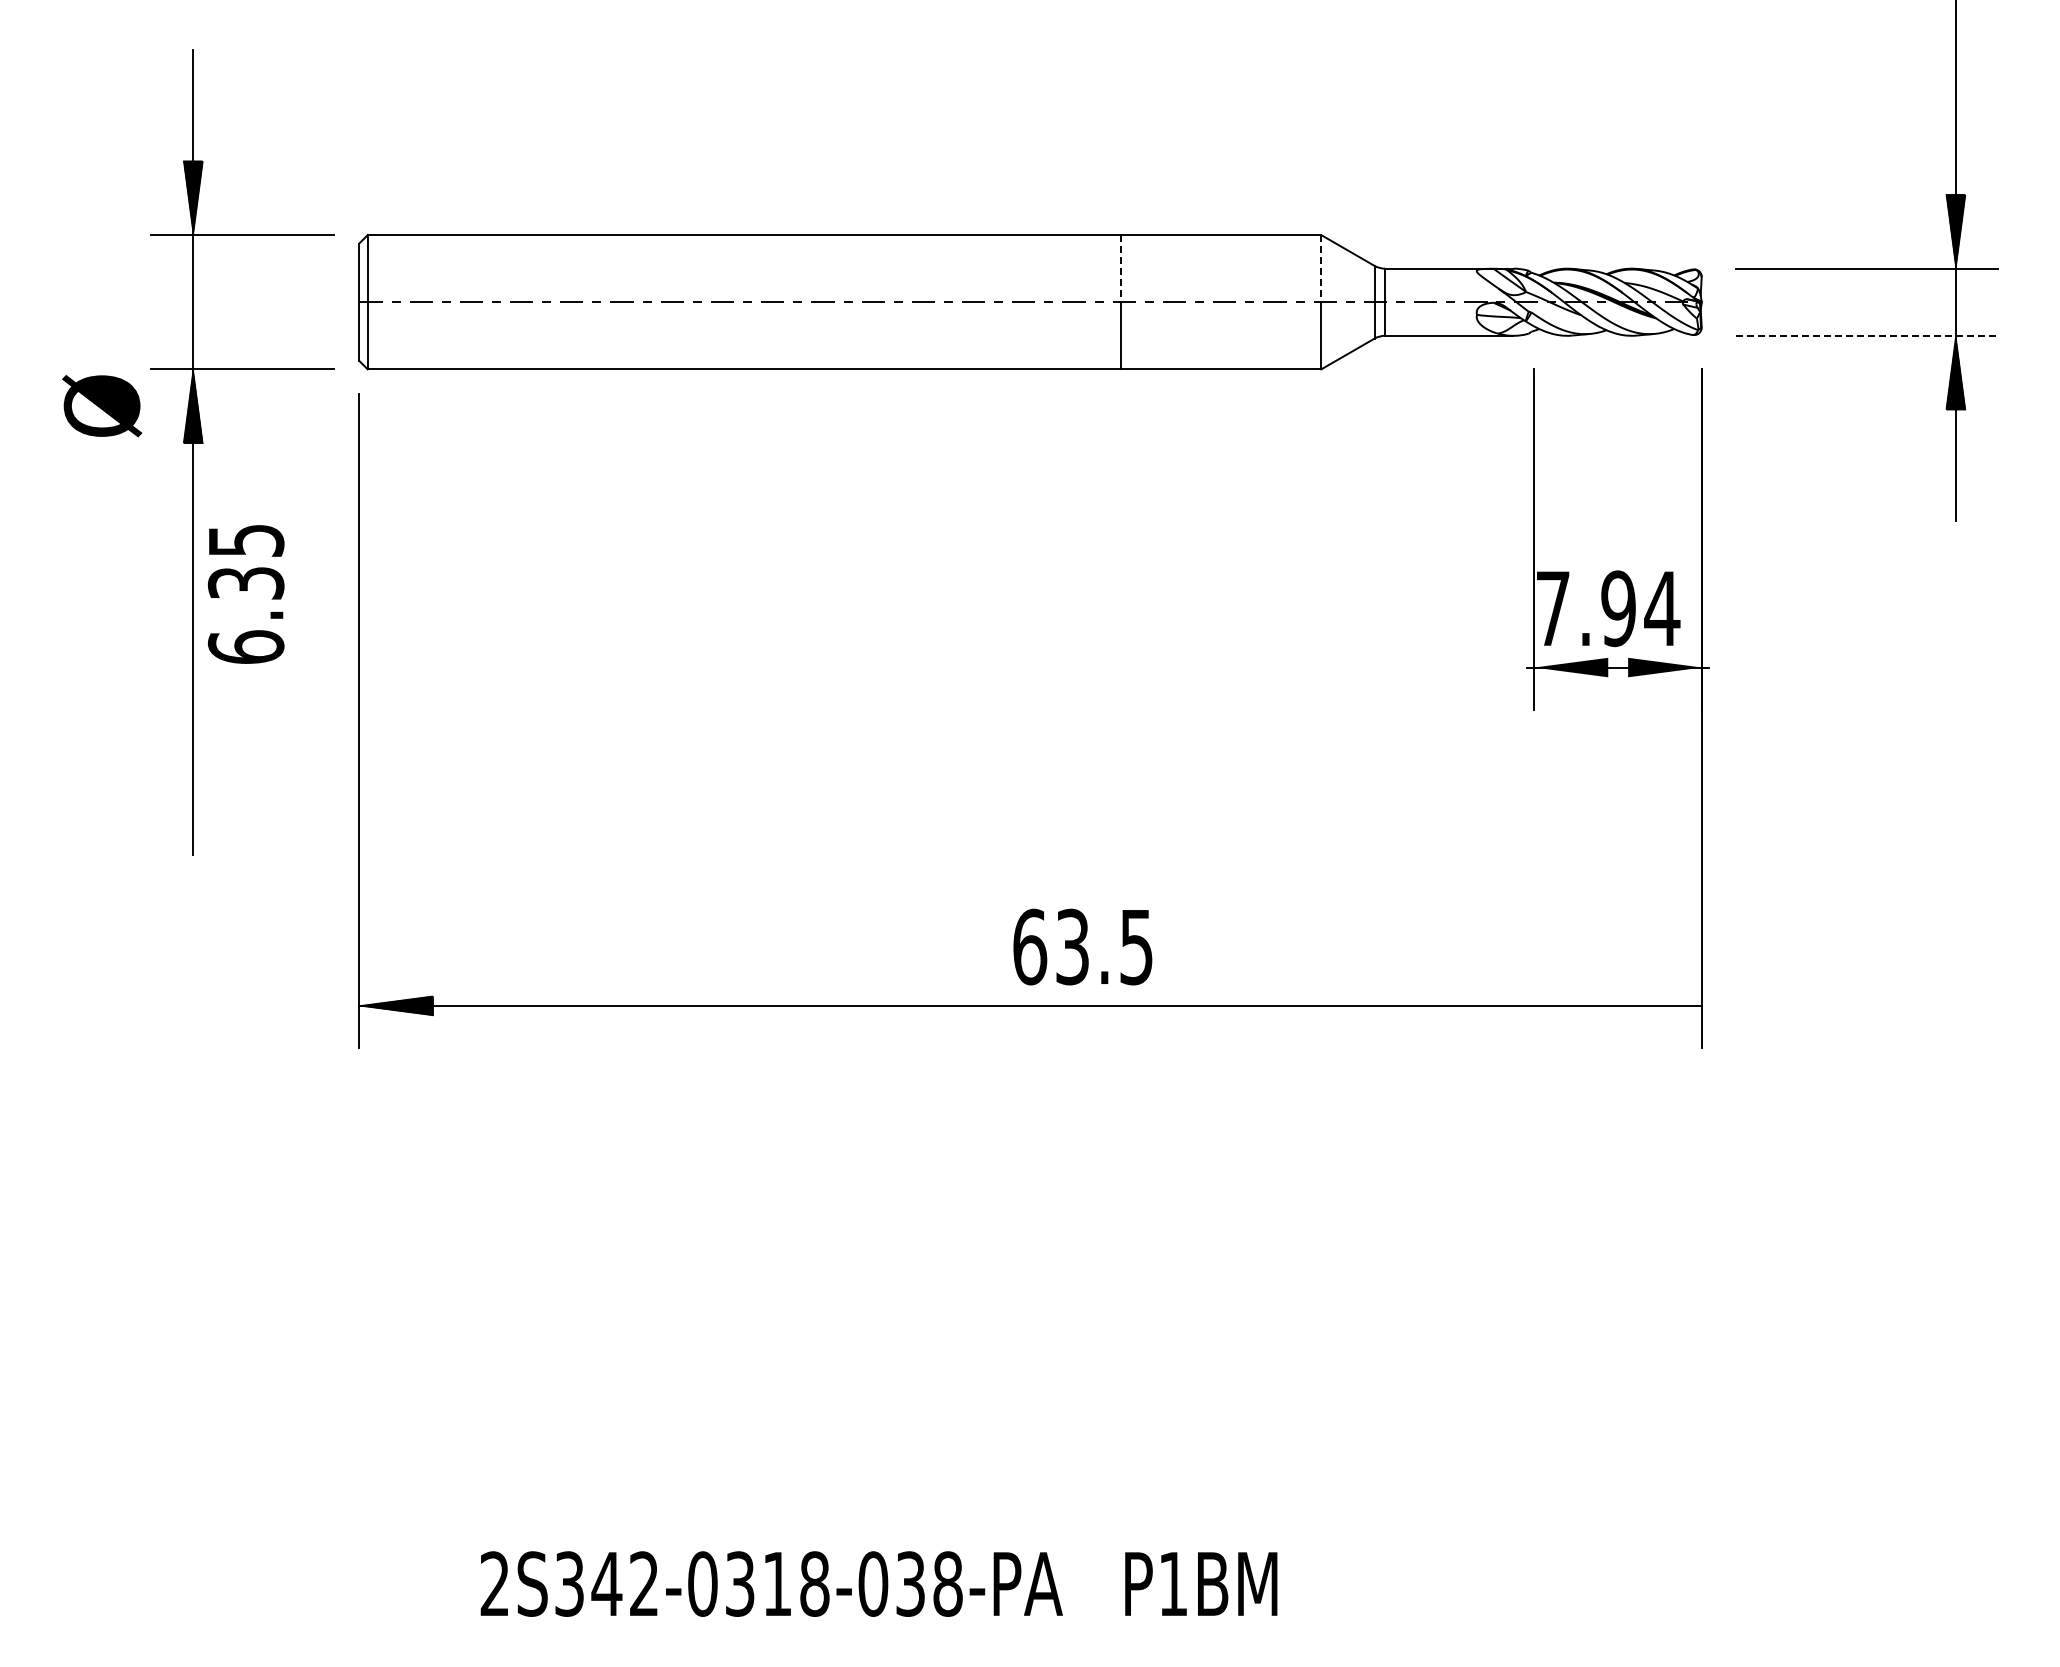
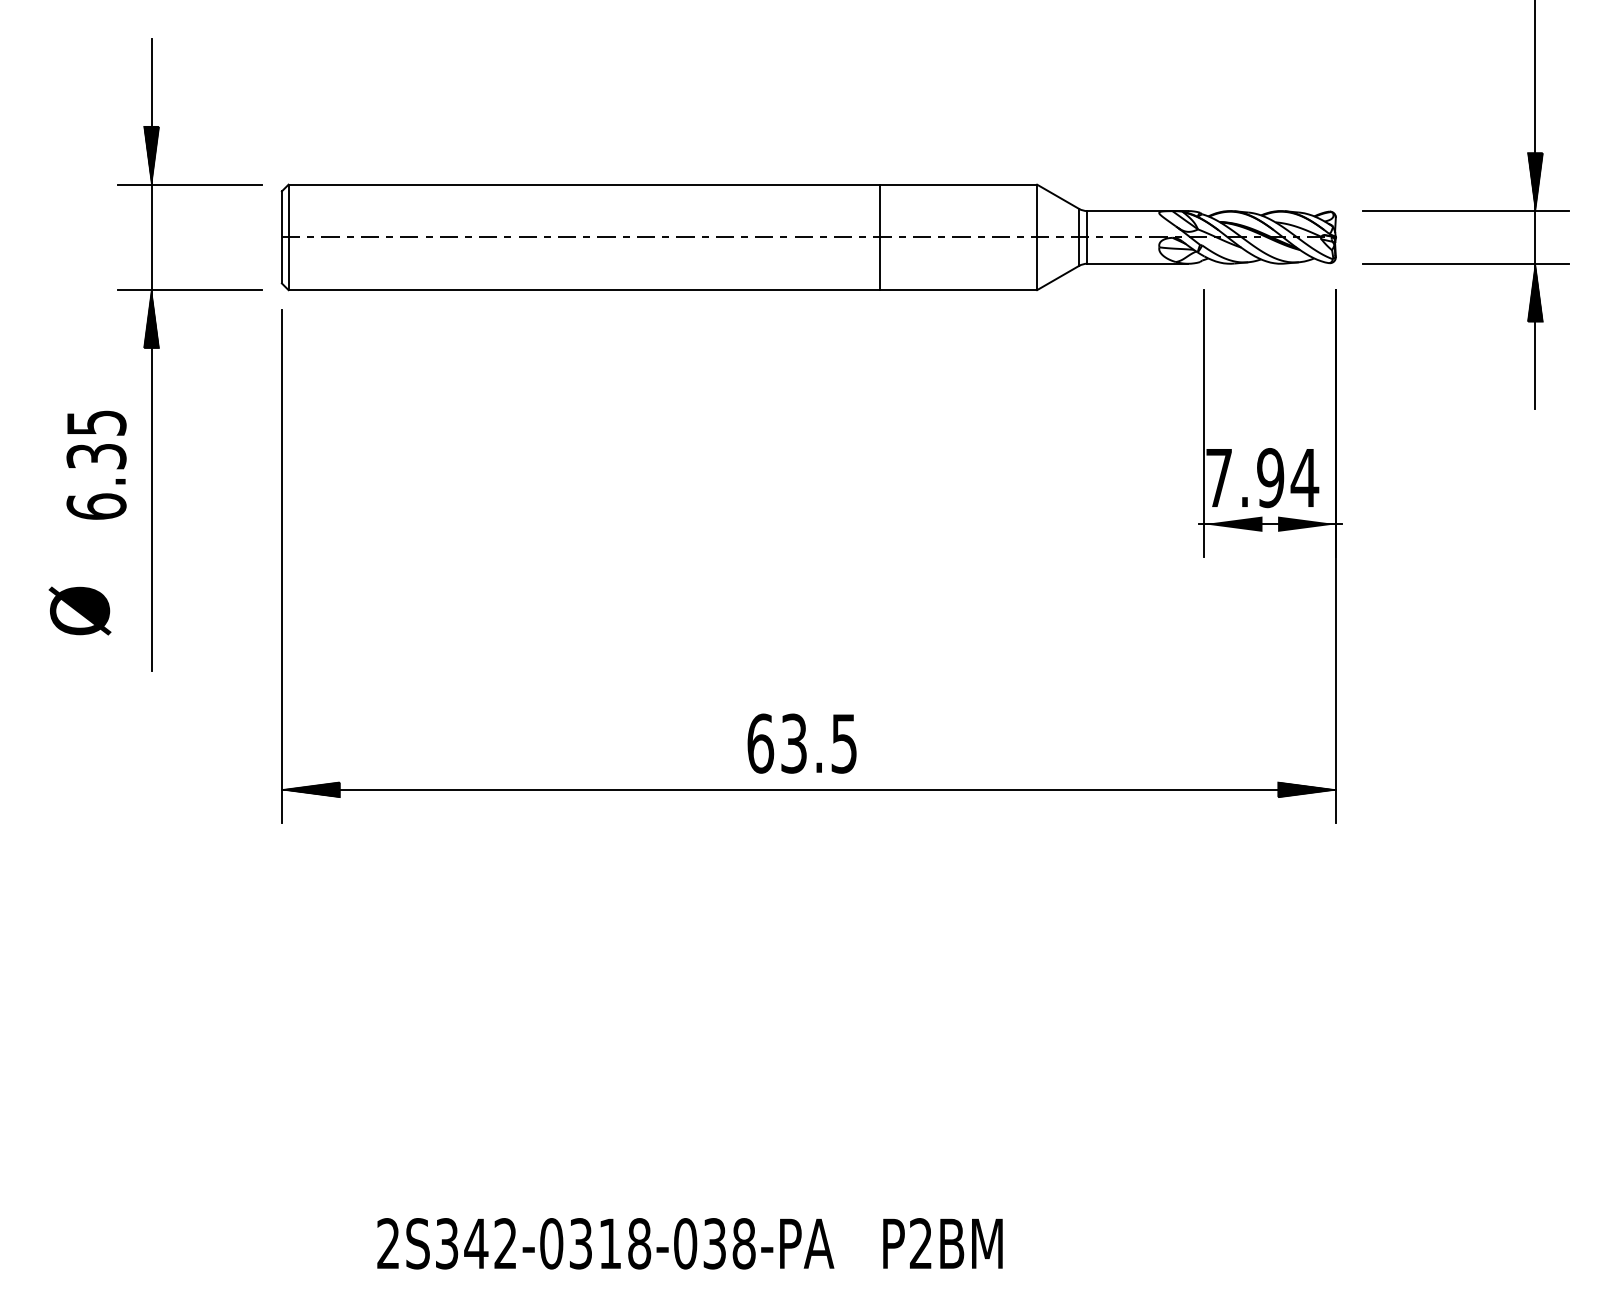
line: (1120, 268) -> (879, 210), dashed -> solid
line: (1321, 268) -> (1037, 210), dashed -> solid
line: (1867, 335) -> (1466, 263), dashed -> solid
text: (102, 406) -> (80, 611), moved
text: (245, 594) -> (96, 465), moved
text: (1082, 946) -> (801, 743), moved
hatch: (1665, 1005) -> (1307, 789), added
text: (1172, 1583) -> (920, 1243), P1BM -> P2BM

